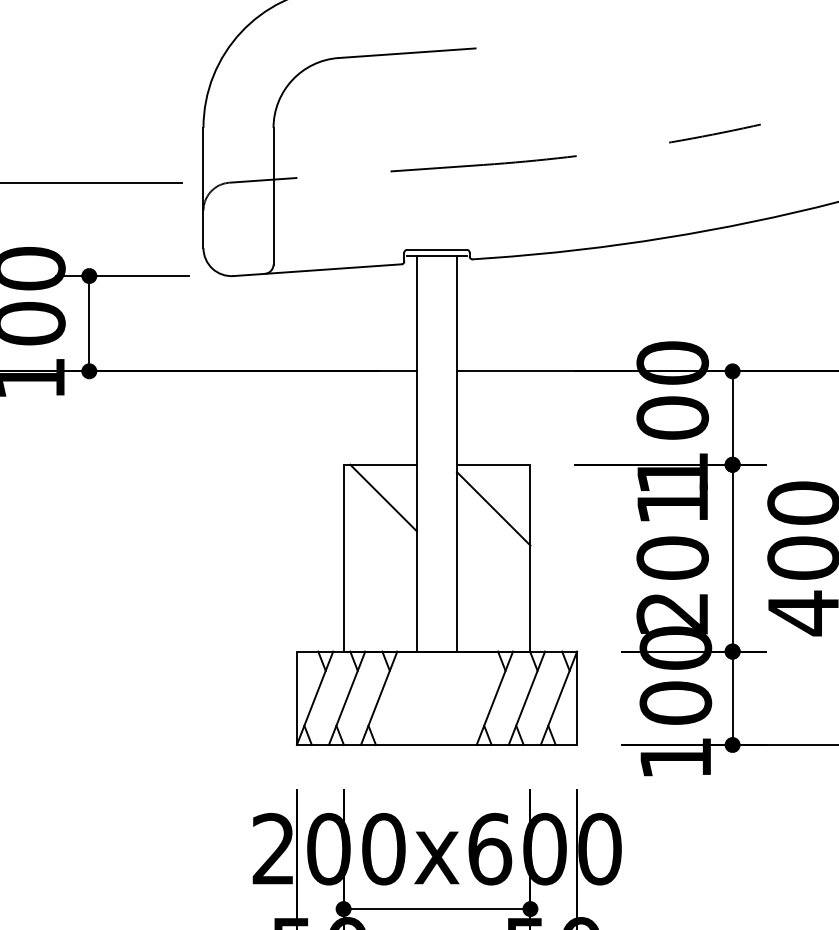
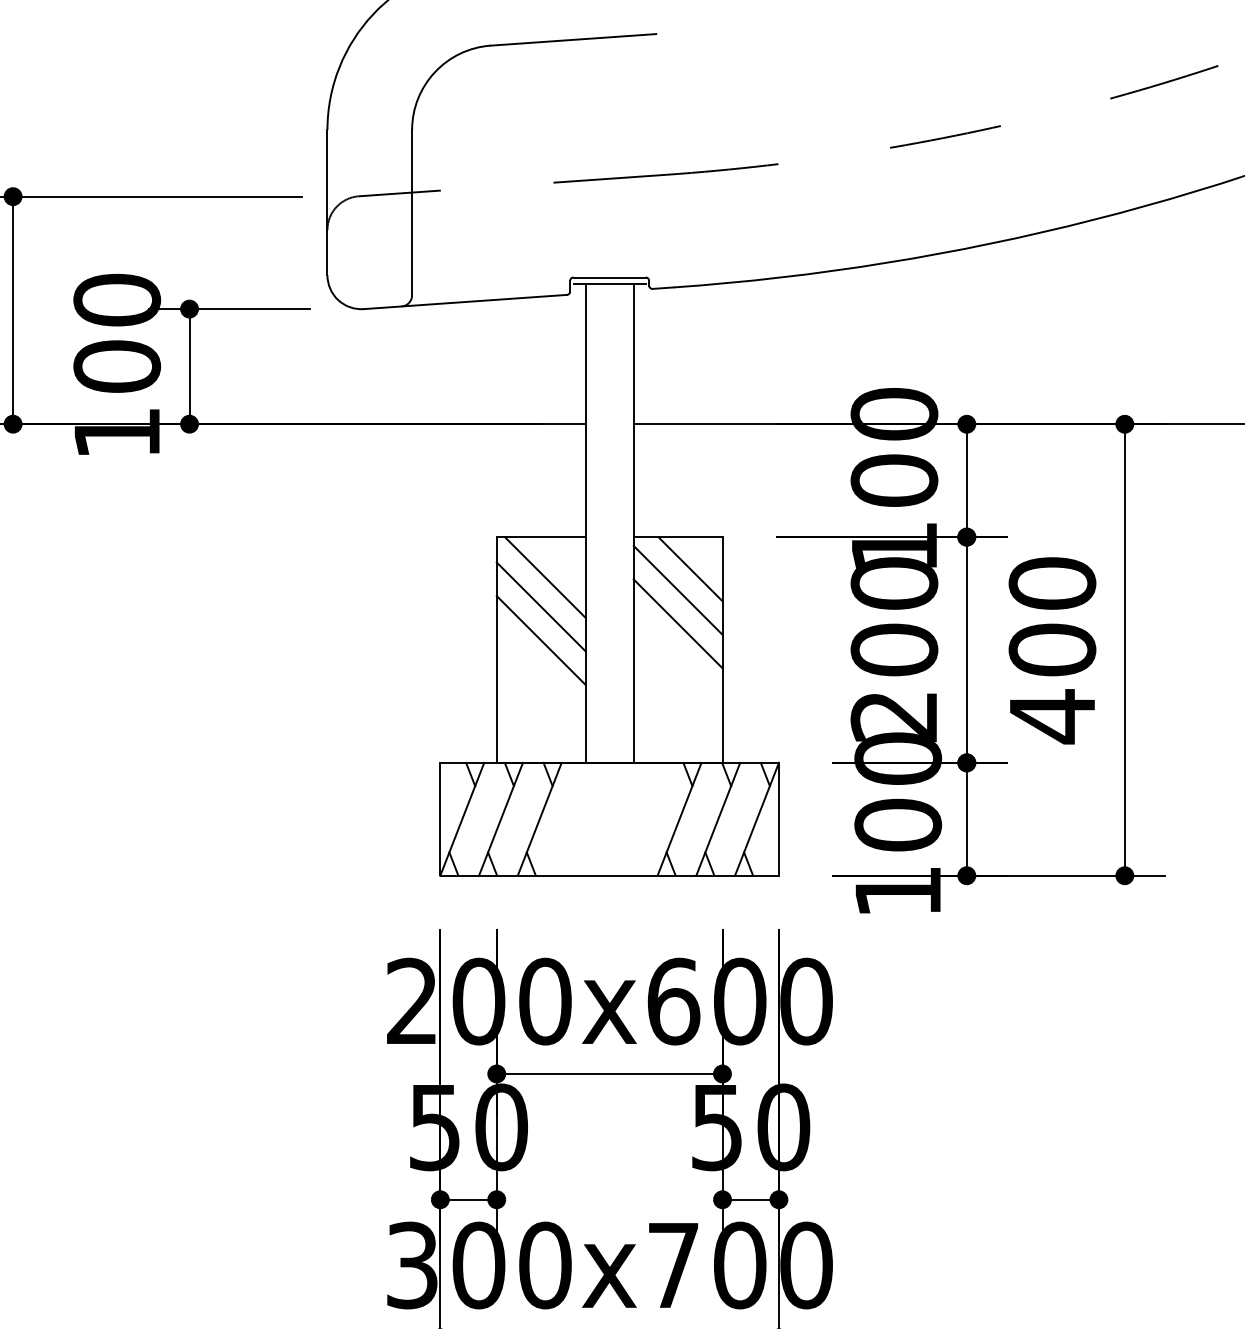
line: (503, 491) -> (690, 569), added
text: (672, 503) -> (894, 583), 201 -> 200
line: (379, 522) -> (540, 606), added
line: (493, 536) -> (677, 623), added
line: (379, 550) -> (540, 640), added

